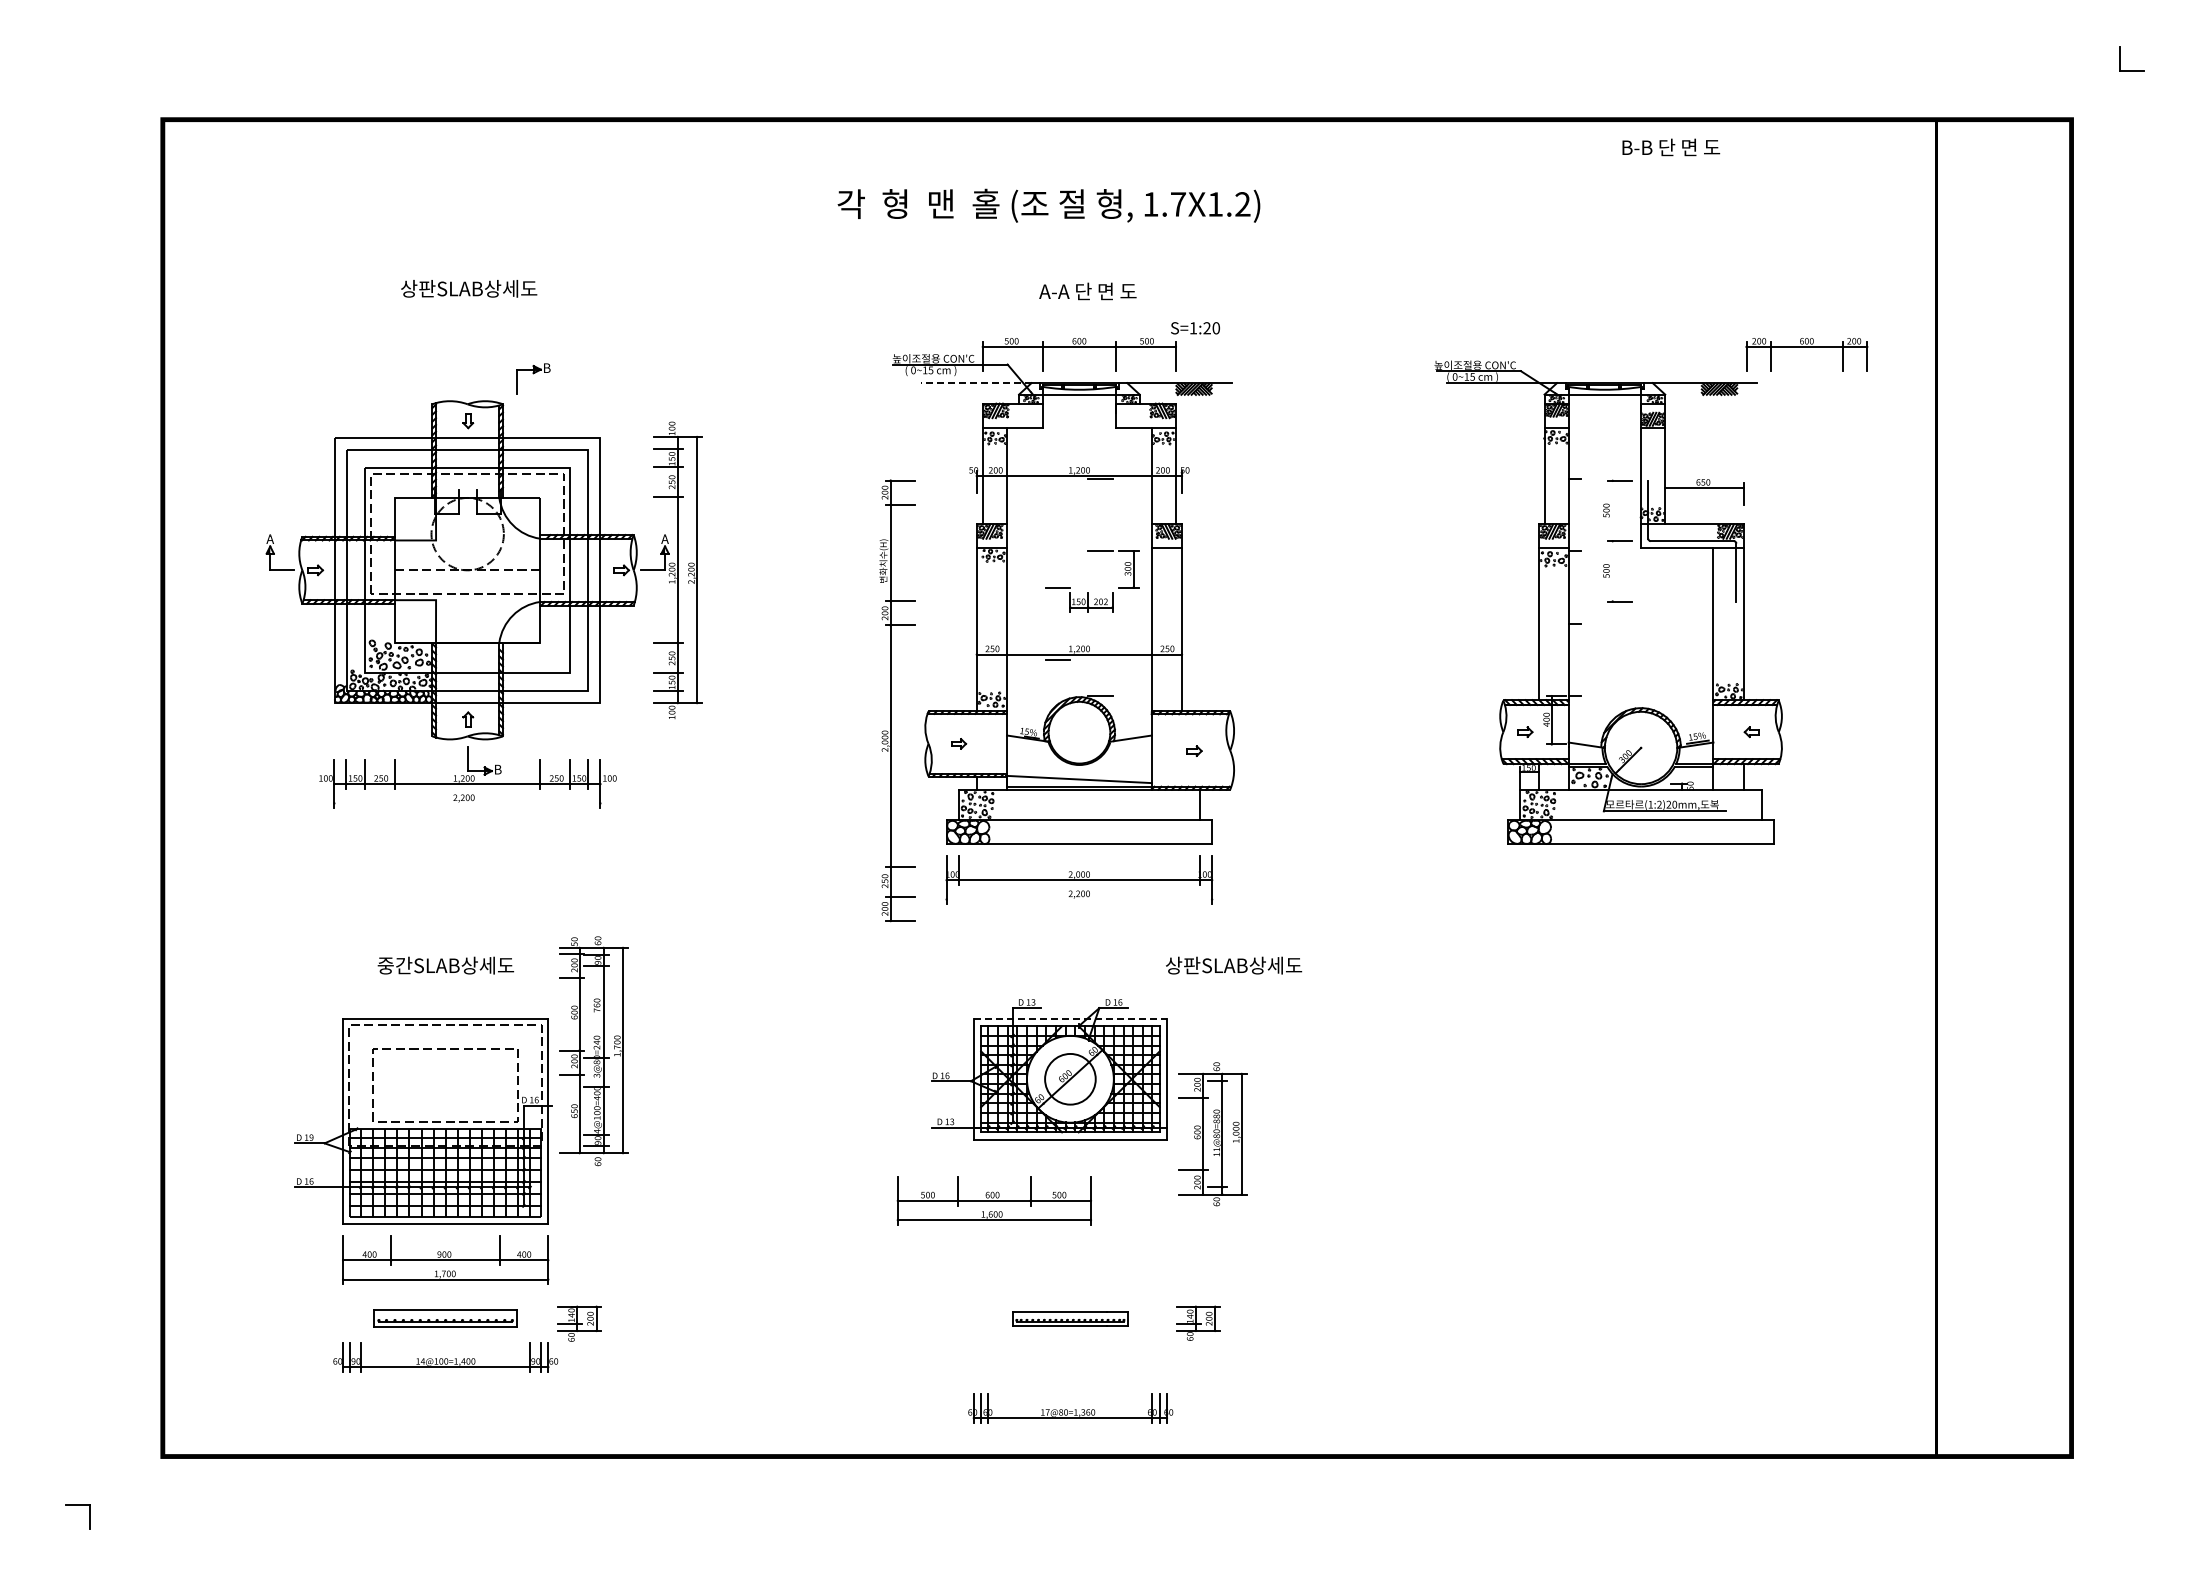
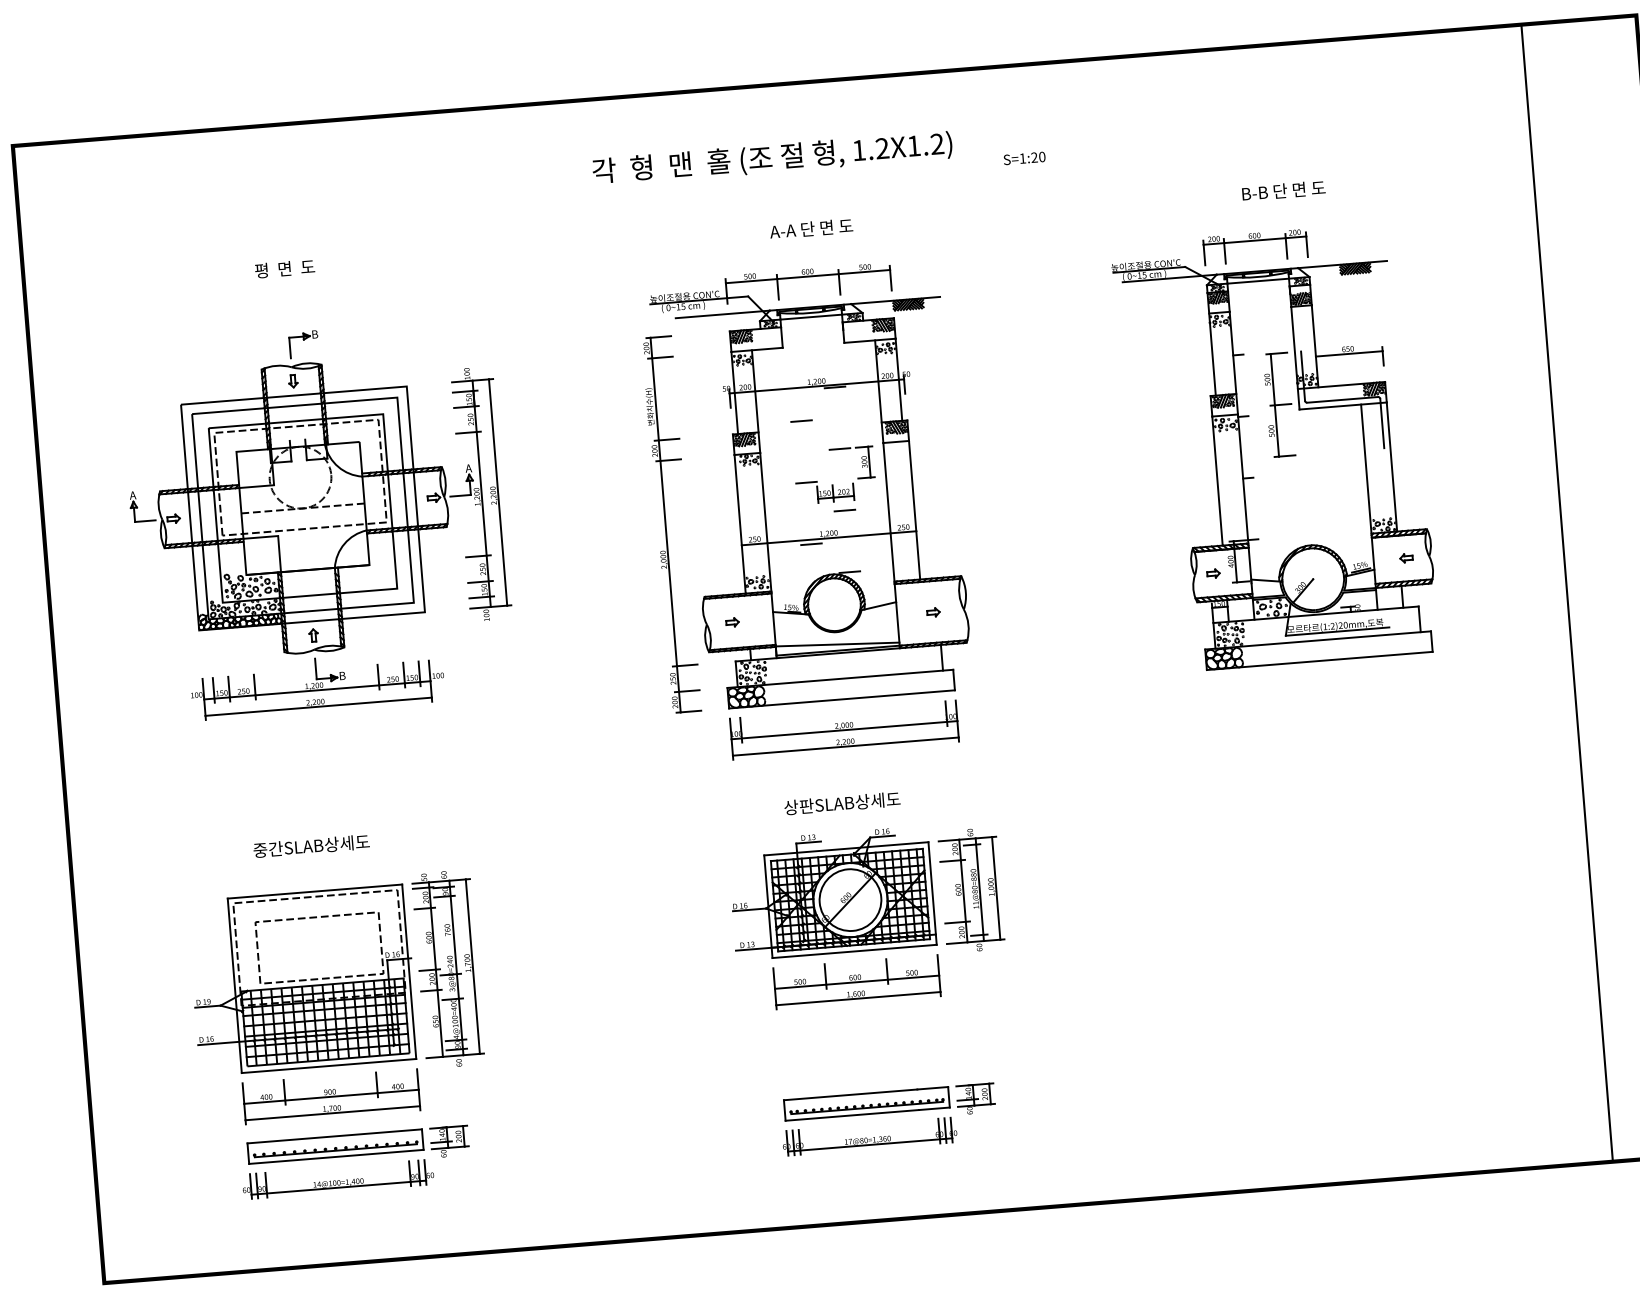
text: (1671, 147) -> (1284, 190), moved
text: (1178, 204) -> (882, 148), 1.7X1.2) -> 1.2X1.2)
text: (469, 288) -> (285, 268), 상판SLAB상세도 -> 평  면  도
text: (1195, 328) -> (1024, 158), moved
part: (1806, 347) -> (1254, 241), moved
part: (533, 378) -> (304, 344), moved
line: (975, 383) -> (722, 314), dashed -> solid
line: (1058, 515) -> (801, 421), added
line: (1612, 540) -> (1274, 404), added
line: (1100, 623) -> (844, 510), added
part: (897, 700) -> (671, 524), moved
line: (467, 803) -> (318, 706), added
line: (1079, 899) -> (845, 746), added
text: (1234, 965) -> (842, 803), moved
line: (1070, 1018) -> (846, 848), dashed -> solid
part: (593, 1051) -> (447, 969), moved
circle: (1070, 1079) -> (850, 900), size x1.43
part: (1212, 1134) -> (971, 890), moved
part: (993, 1200) -> (856, 982), moved
part: (445, 1318) -> (335, 1146), size x1.43
part: (1070, 1318) -> (866, 1103), size x1.67
part: (1070, 1408) -> (869, 1136), moved

